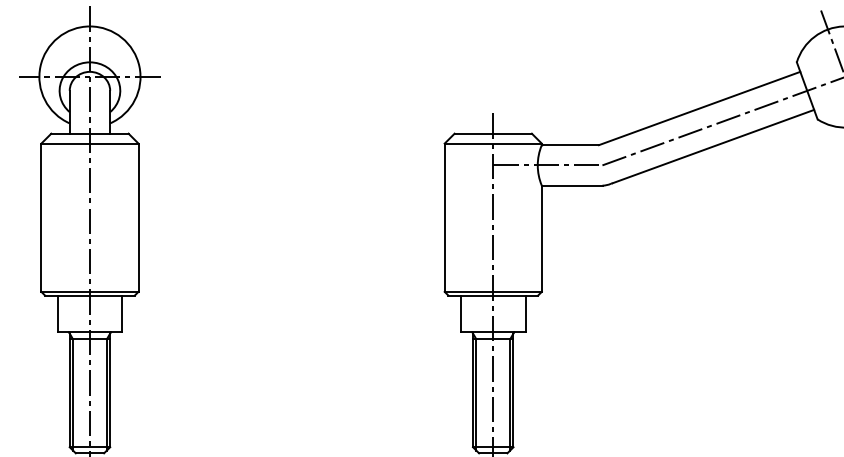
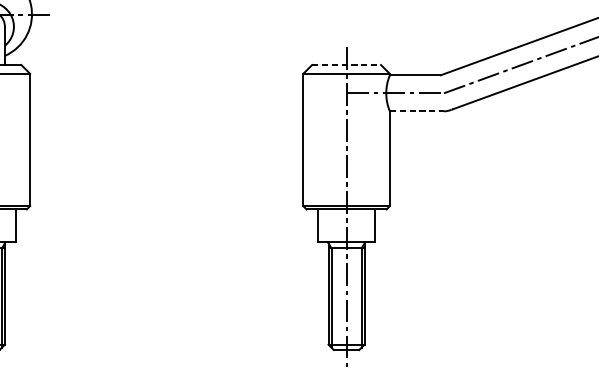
line: (493, 133) -> (346, 64), solid -> dashed
line: (572, 185) -> (417, 111), solid -> dashed

